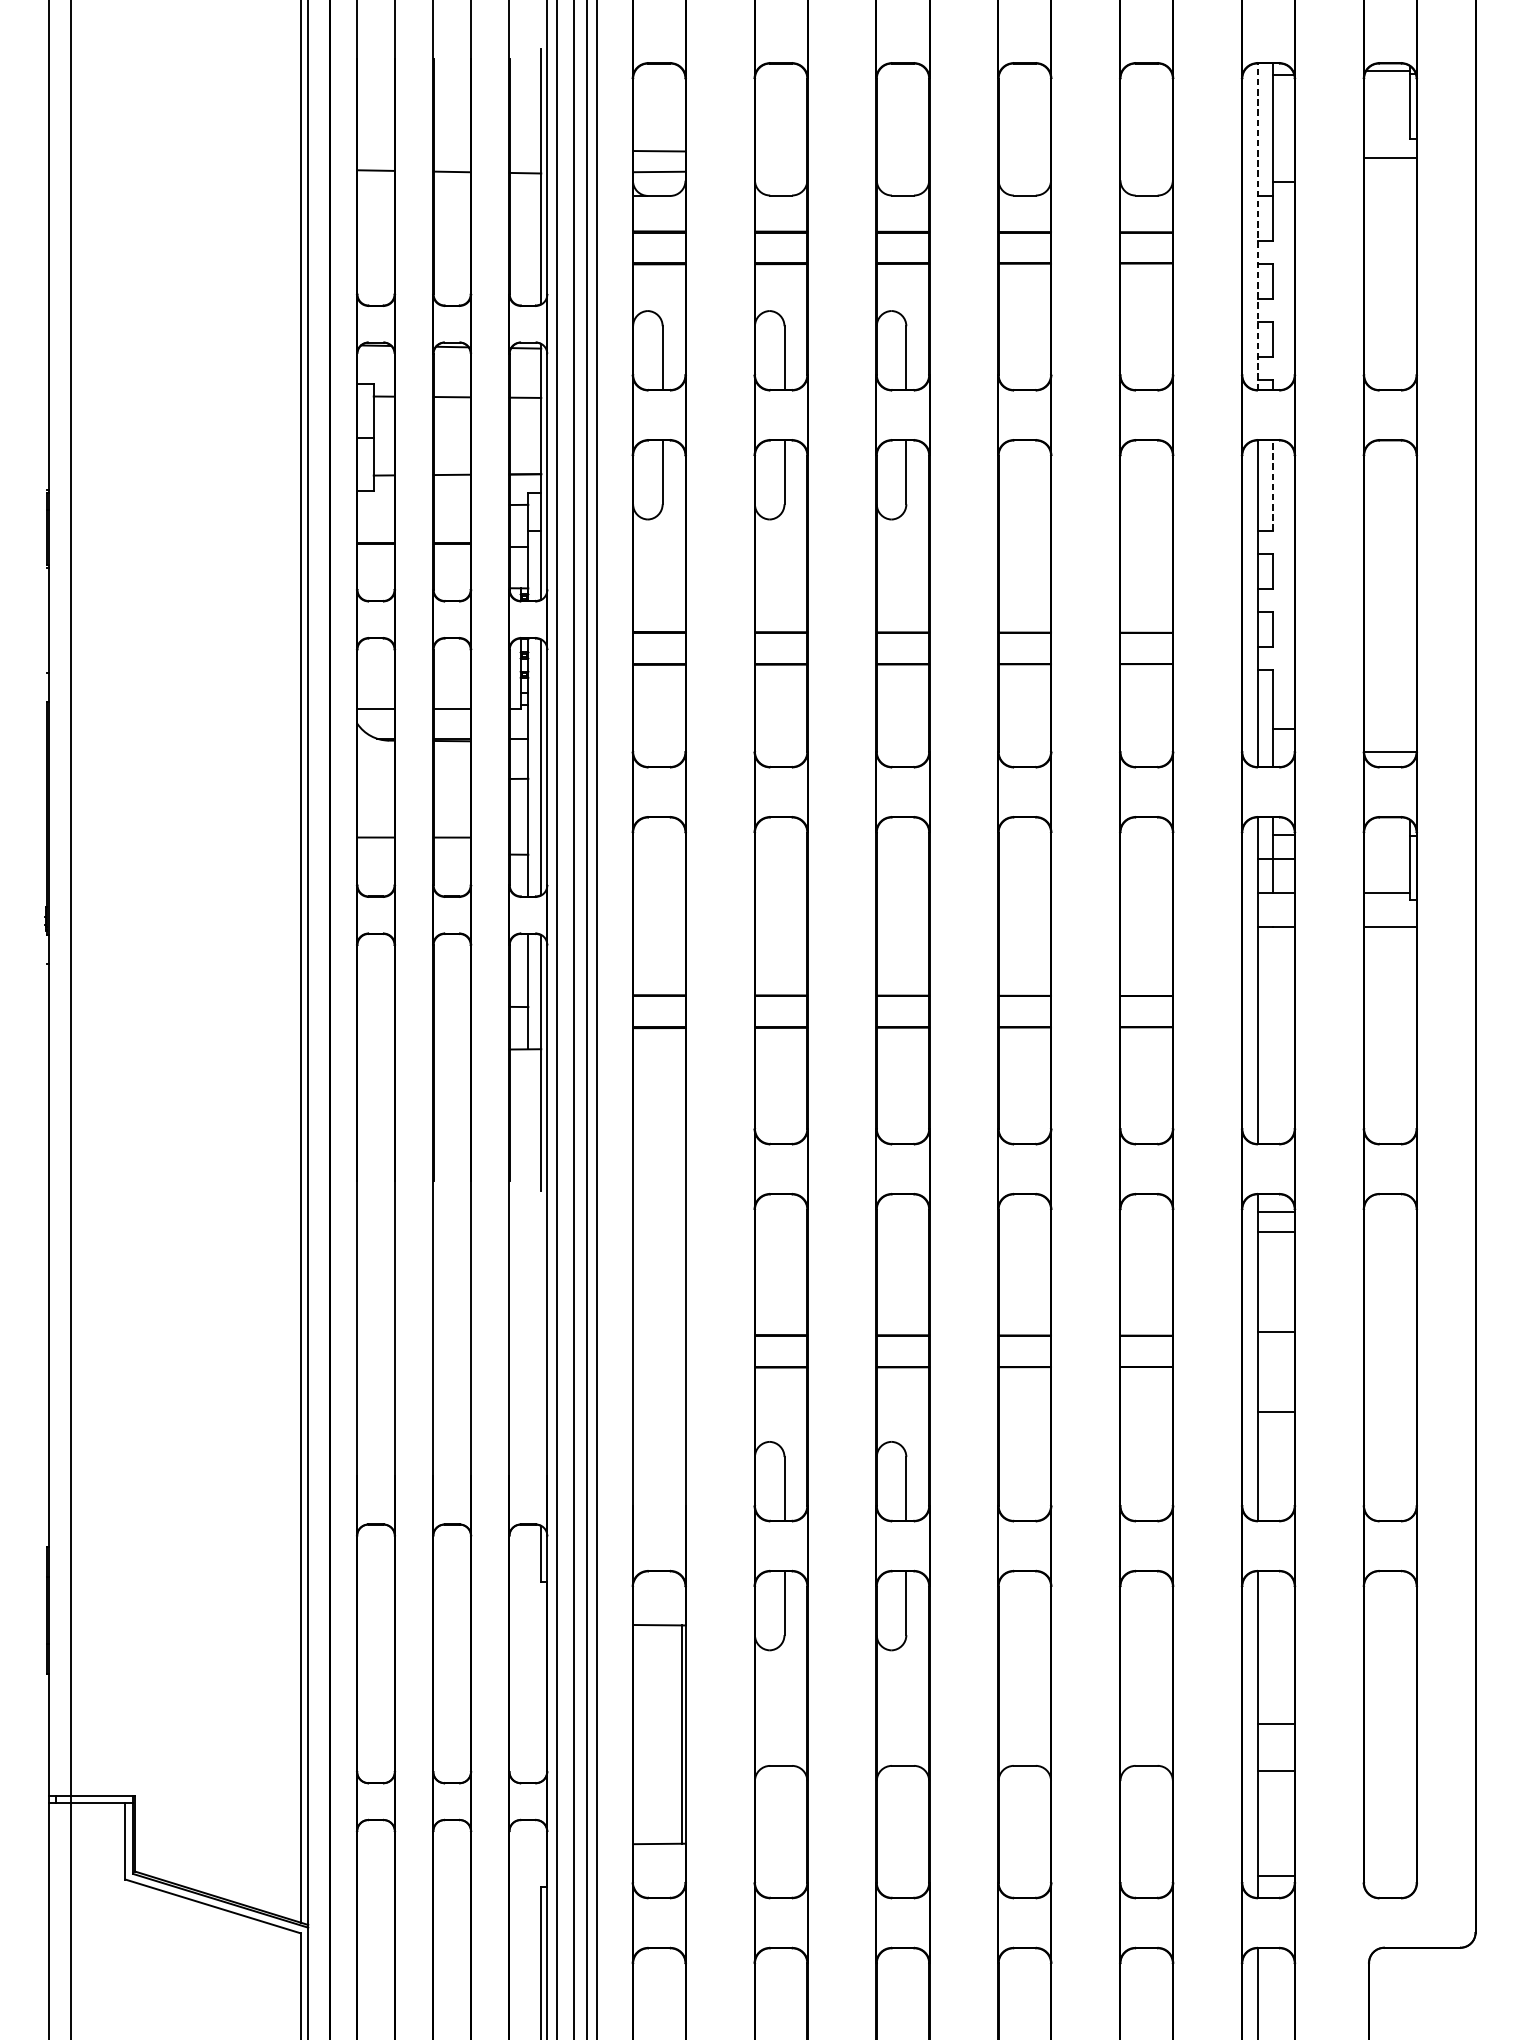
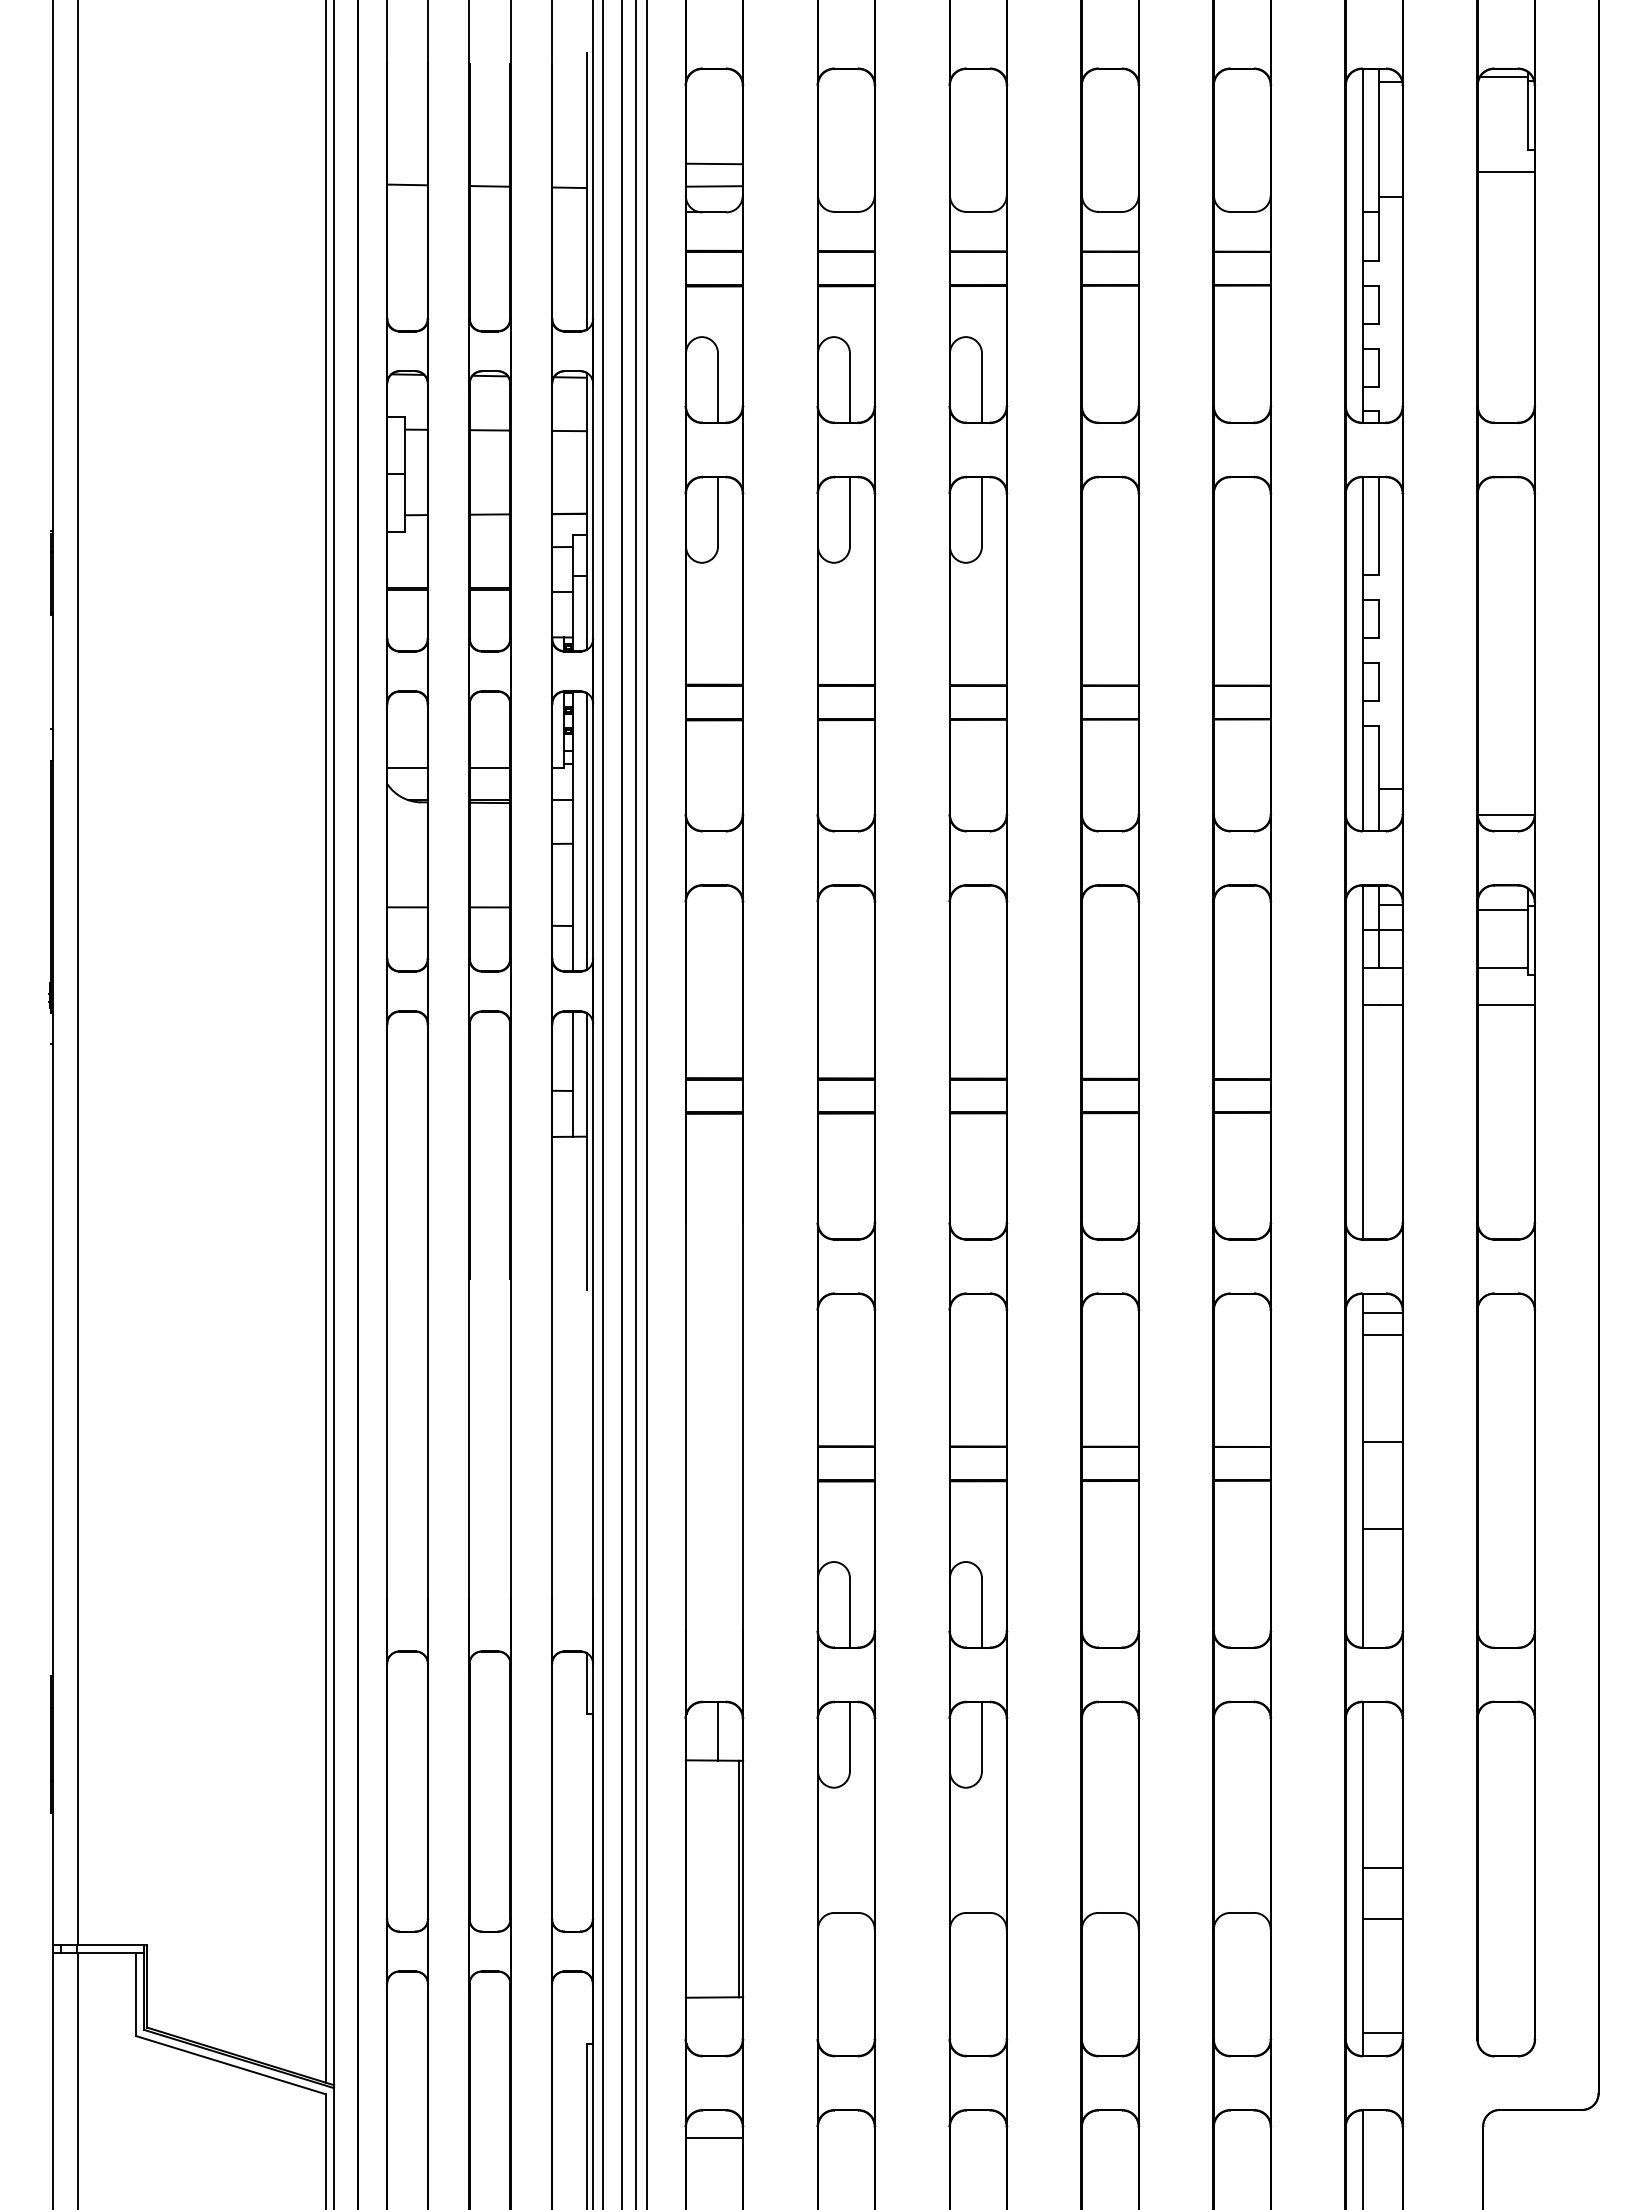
line: (1257, 226) -> (1362, 245), dashed -> solid
line: (1273, 485) -> (1379, 526), dashed -> solid
line: (1386, 839) -> (1502, 909), added
line: (663, 1598) -> (718, 1731), added
line: (659, 1974) -> (714, 2138), added

